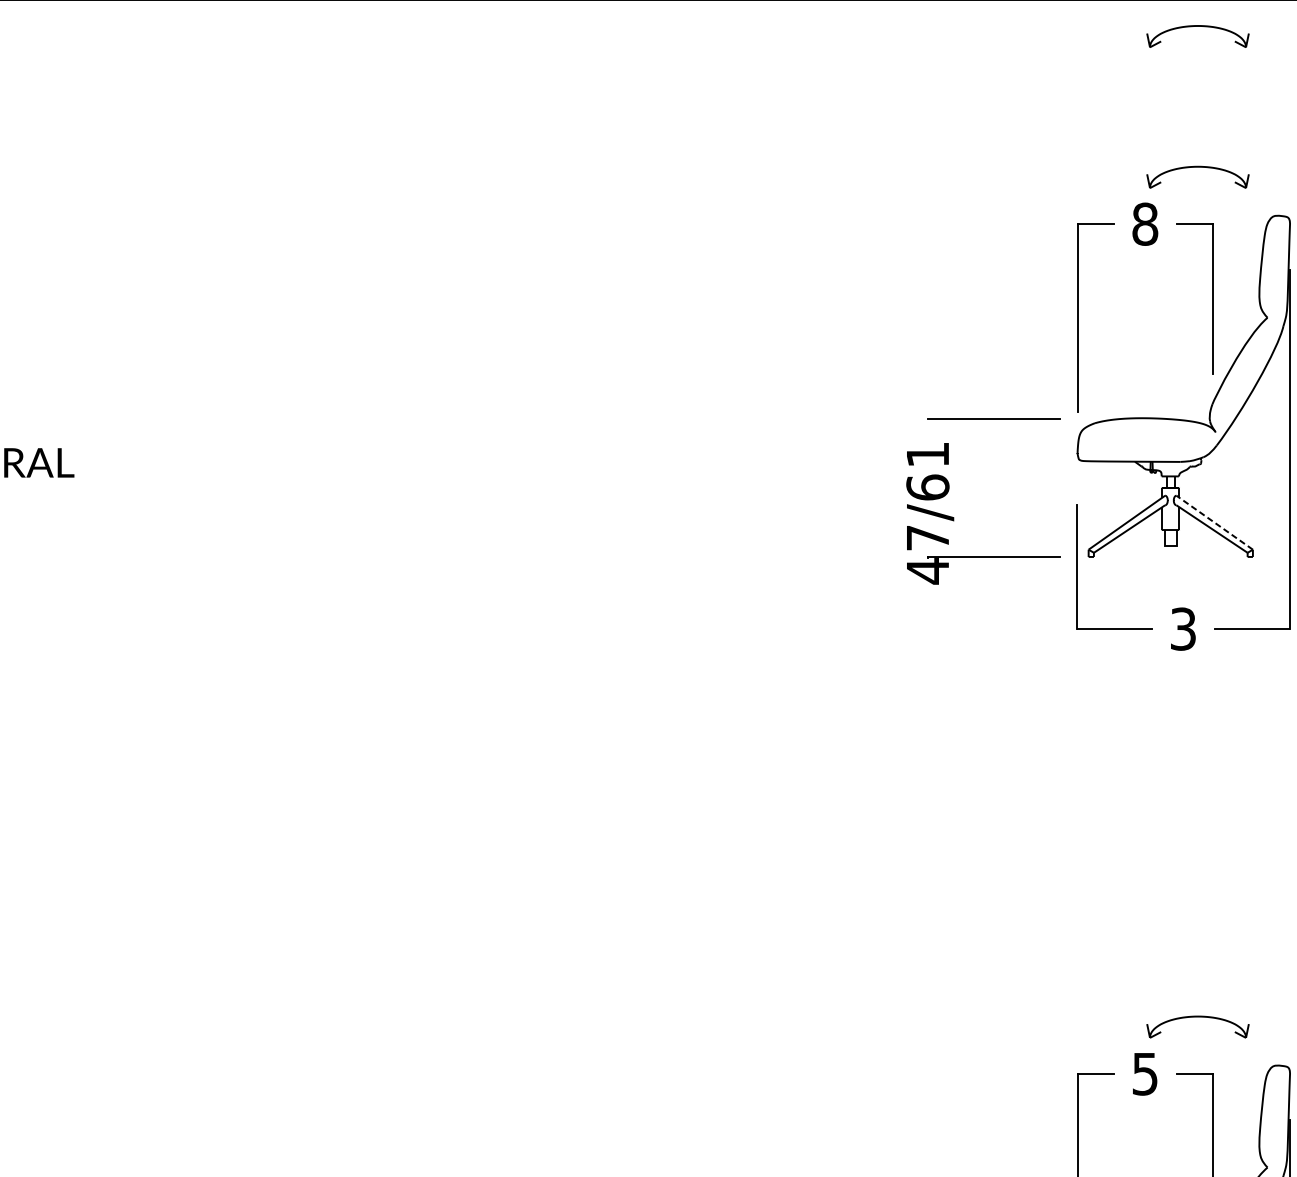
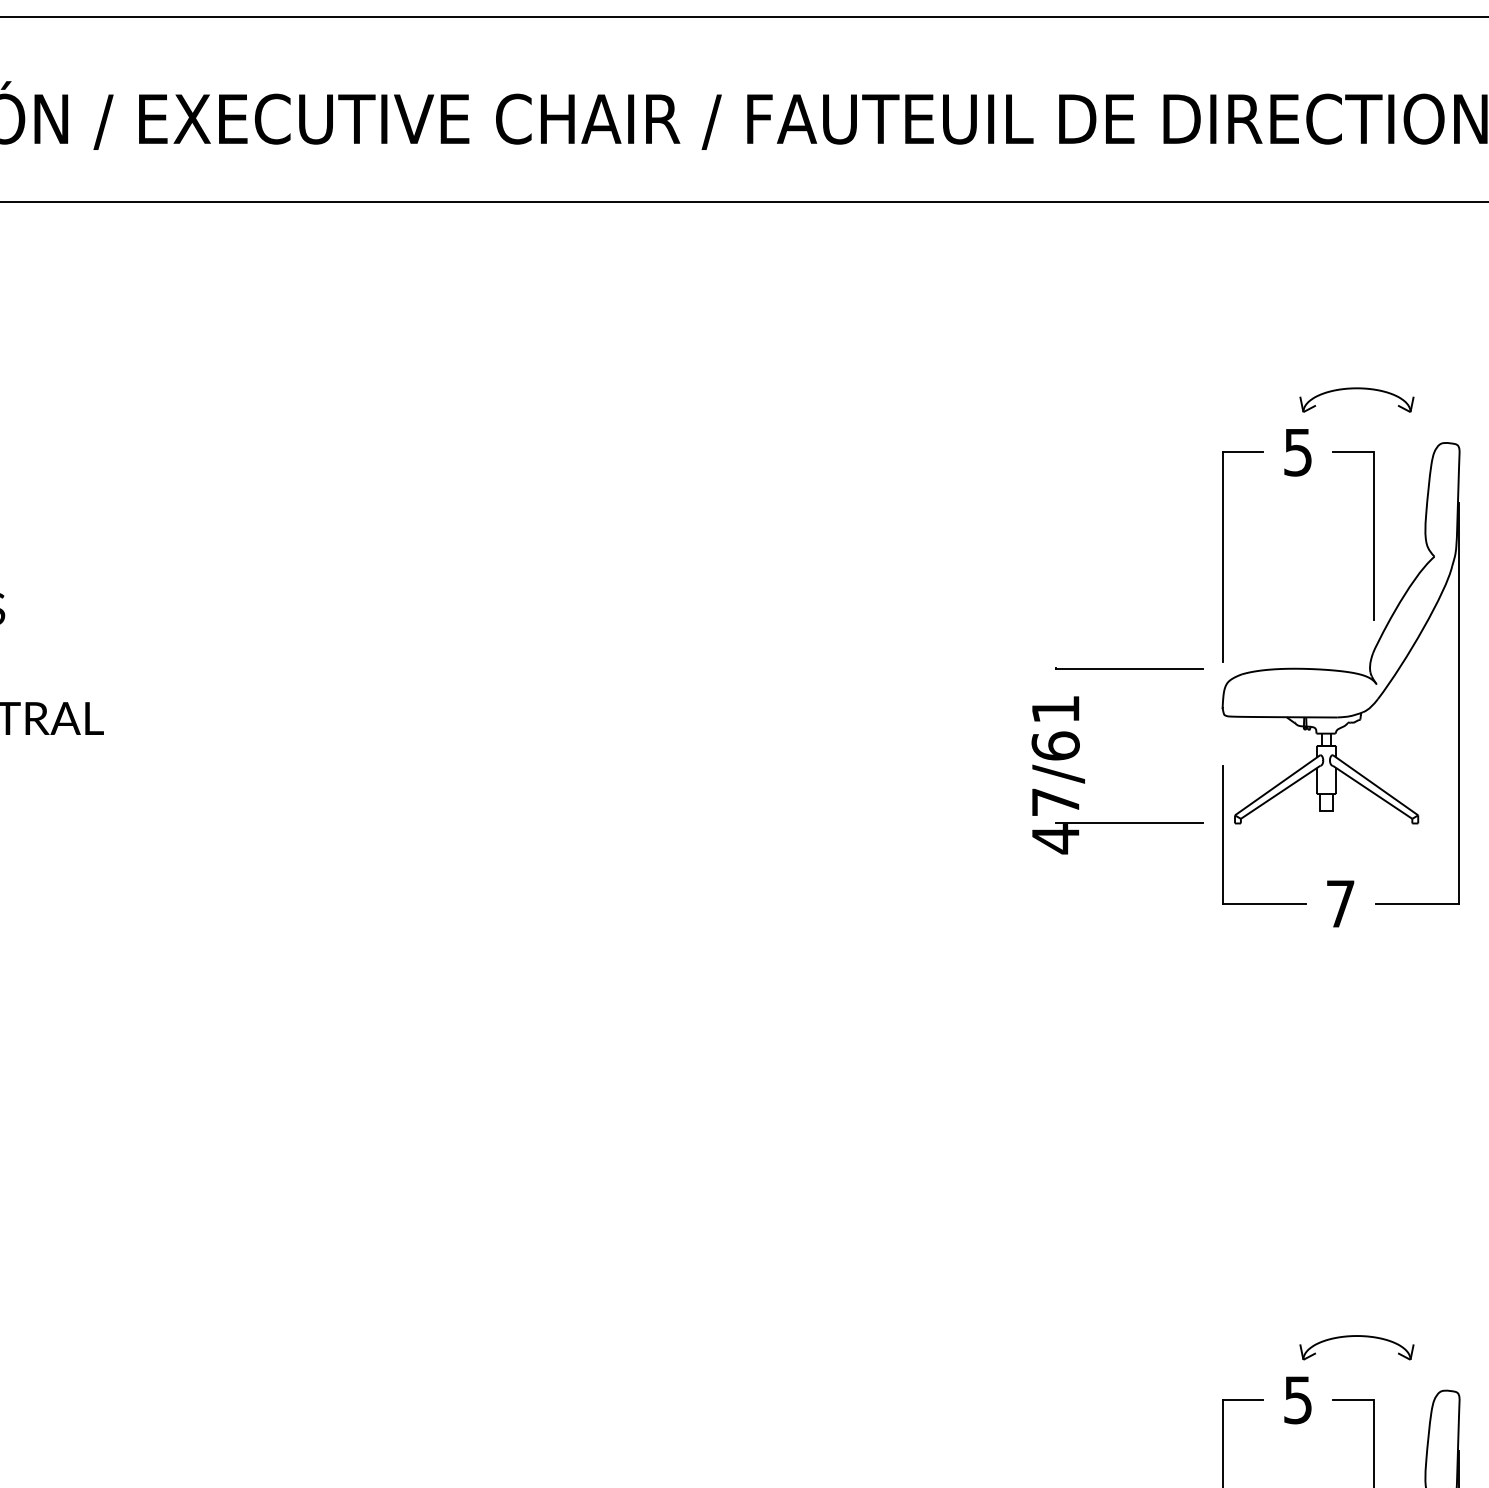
part: (1197, 27) -> (1356, 232), removed
text: (1144, 224) -> (1297, 452), 8 -> 5
line: (1214, 522) -> (1375, 784), dashed -> solid
text: (1183, 628) -> (1340, 903), 3 -> 7

